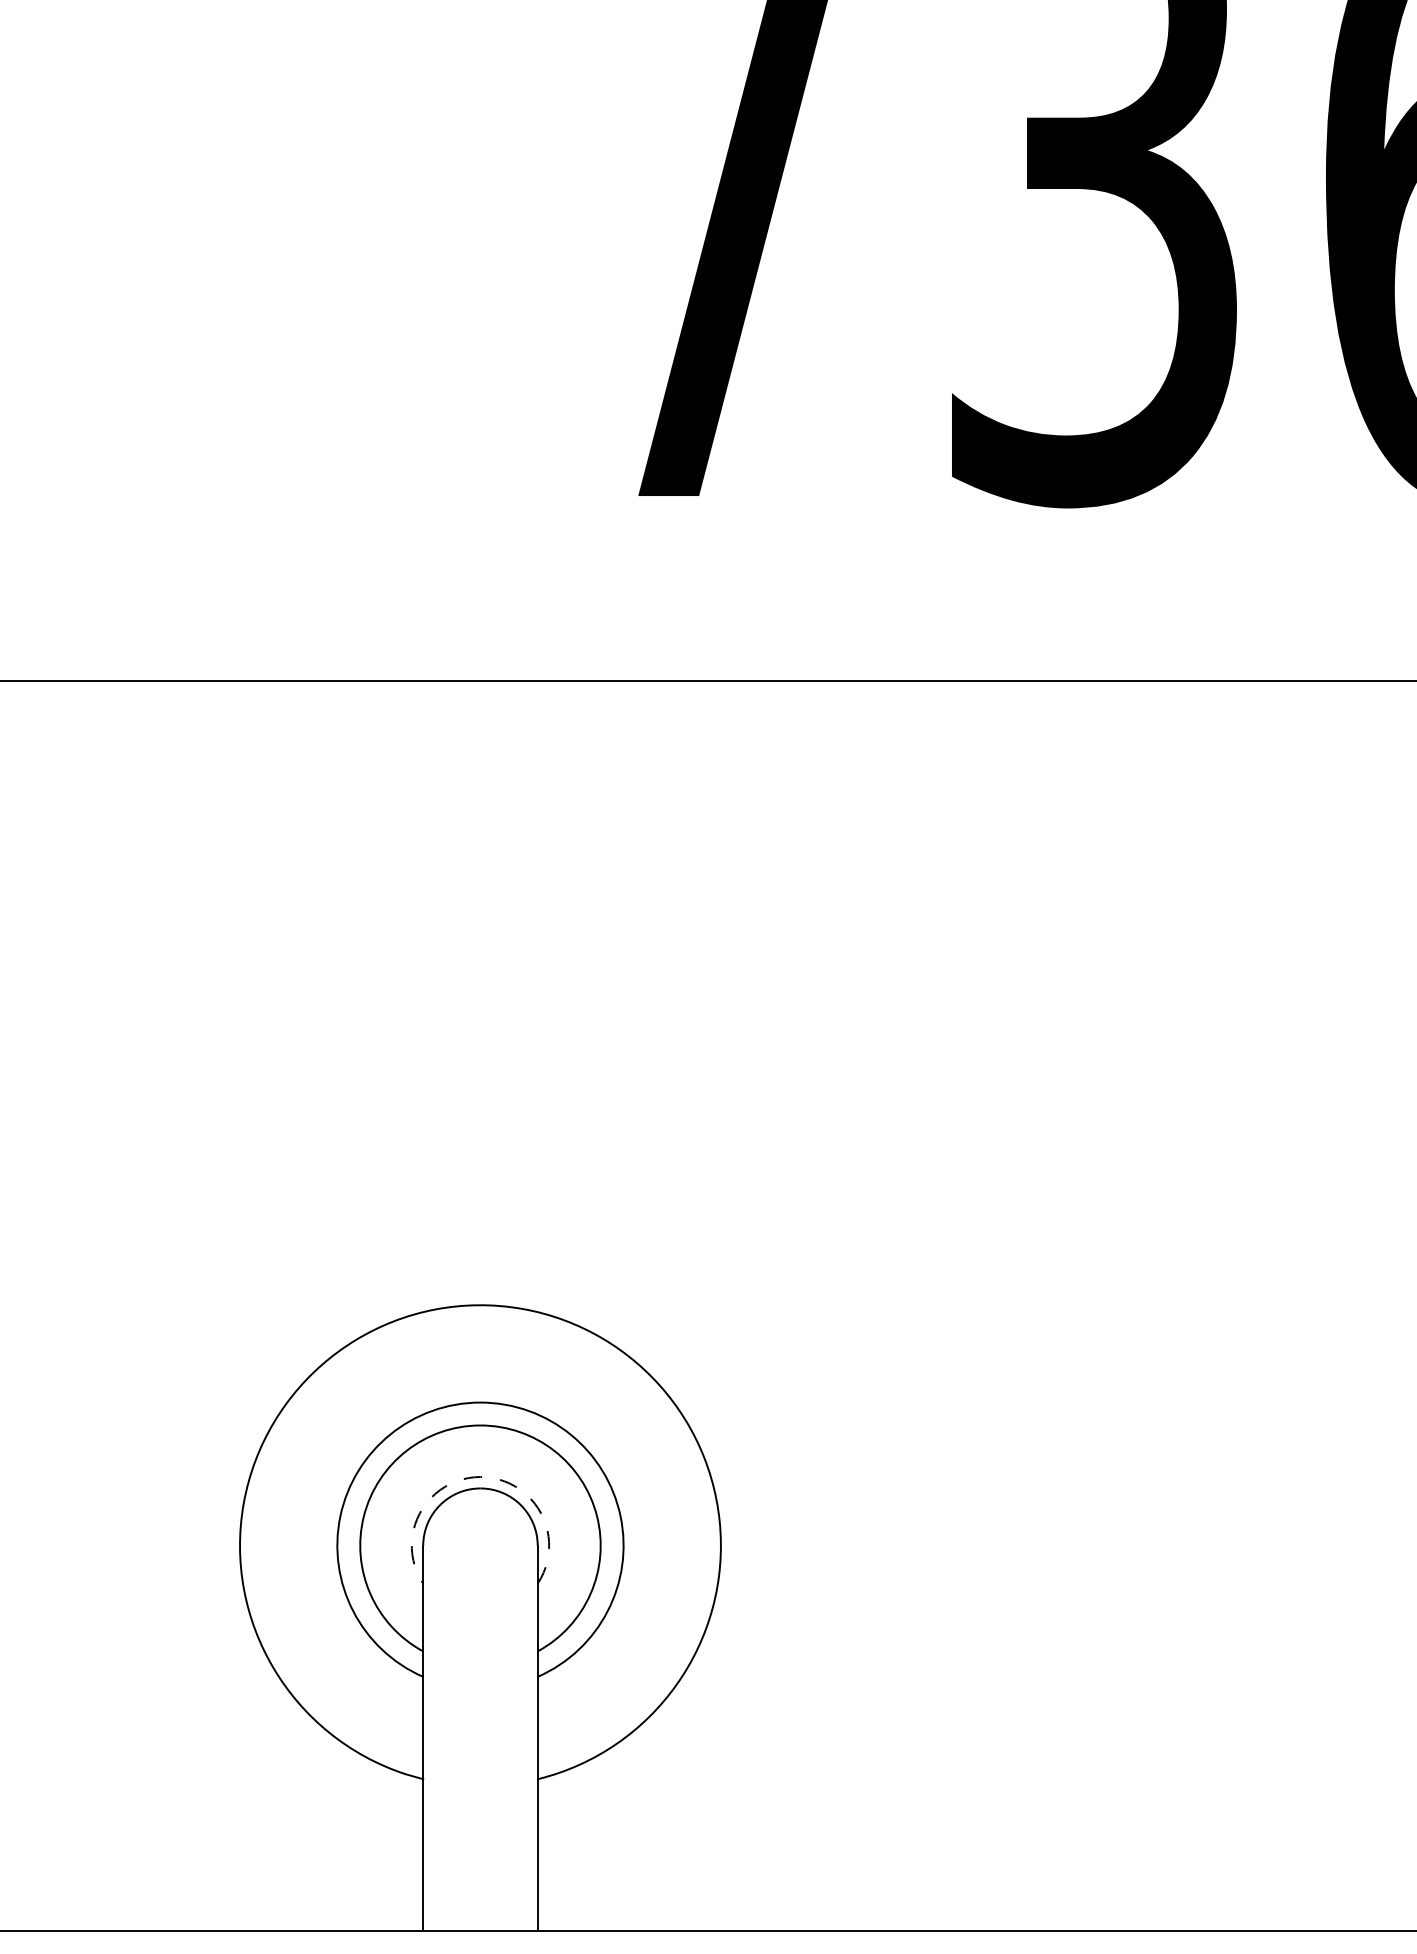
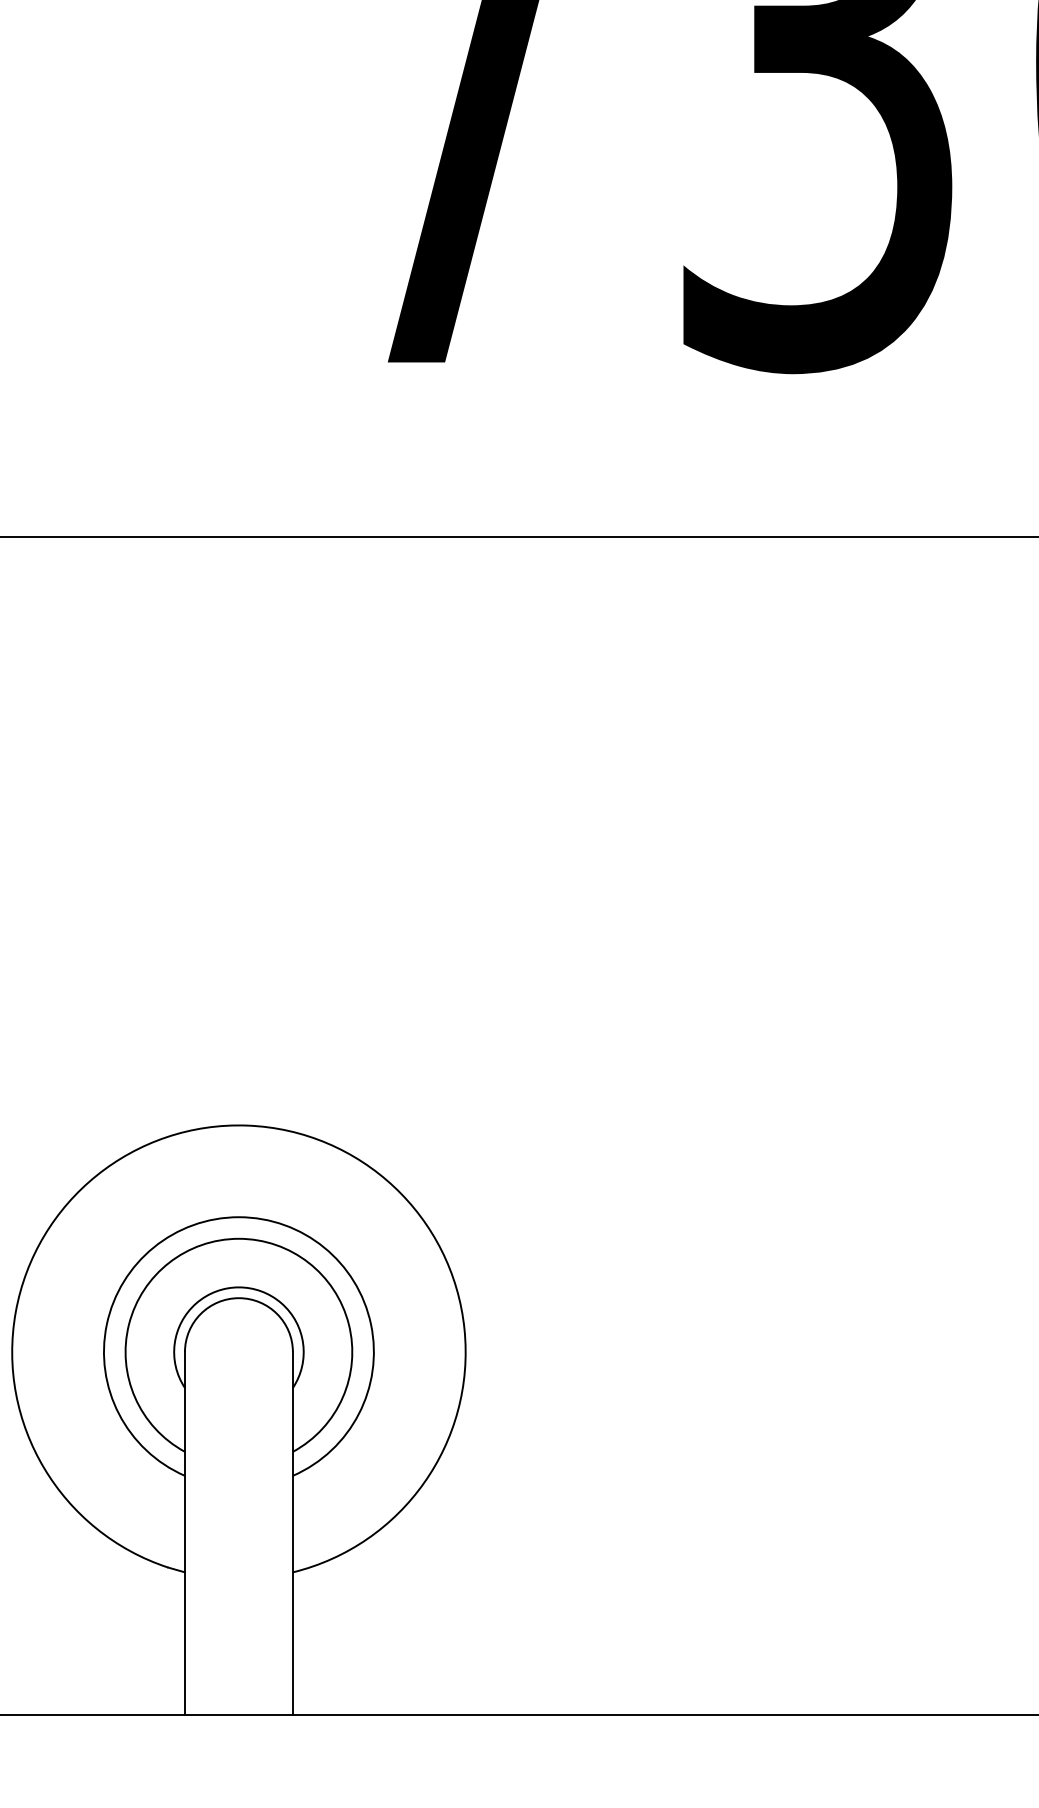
arc: (480, 1477) -> (238, 1287), dashed -> solid

